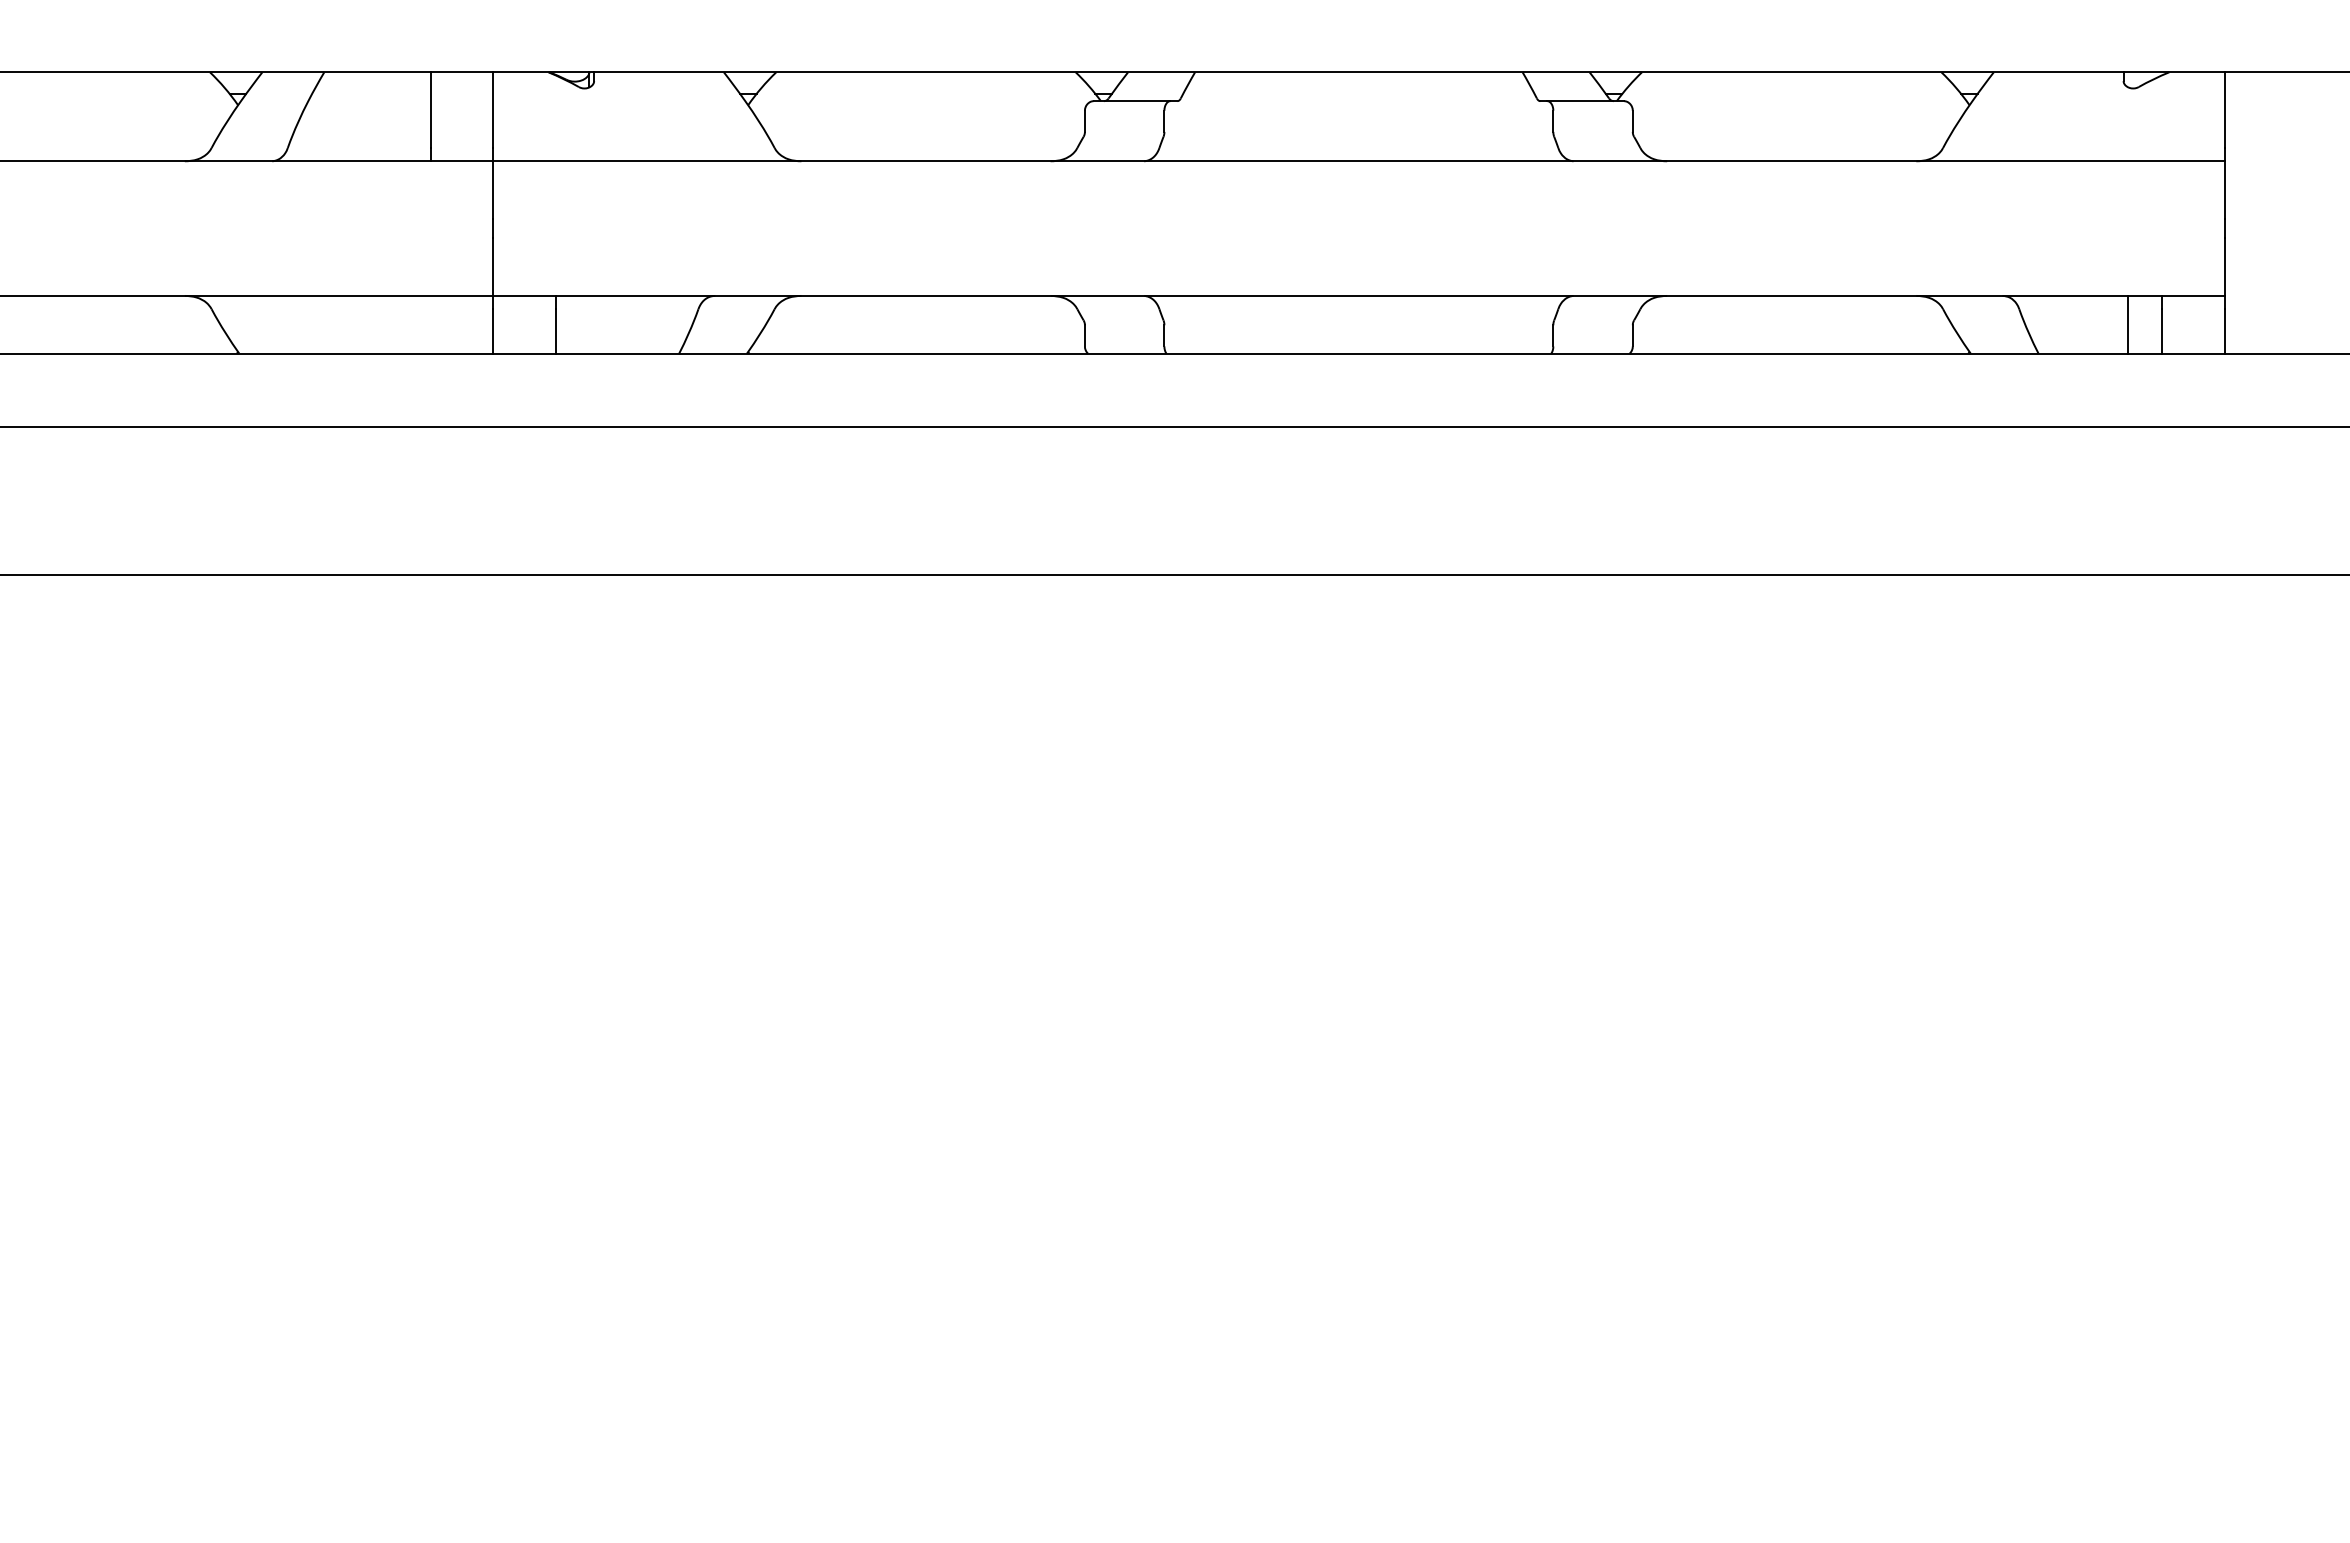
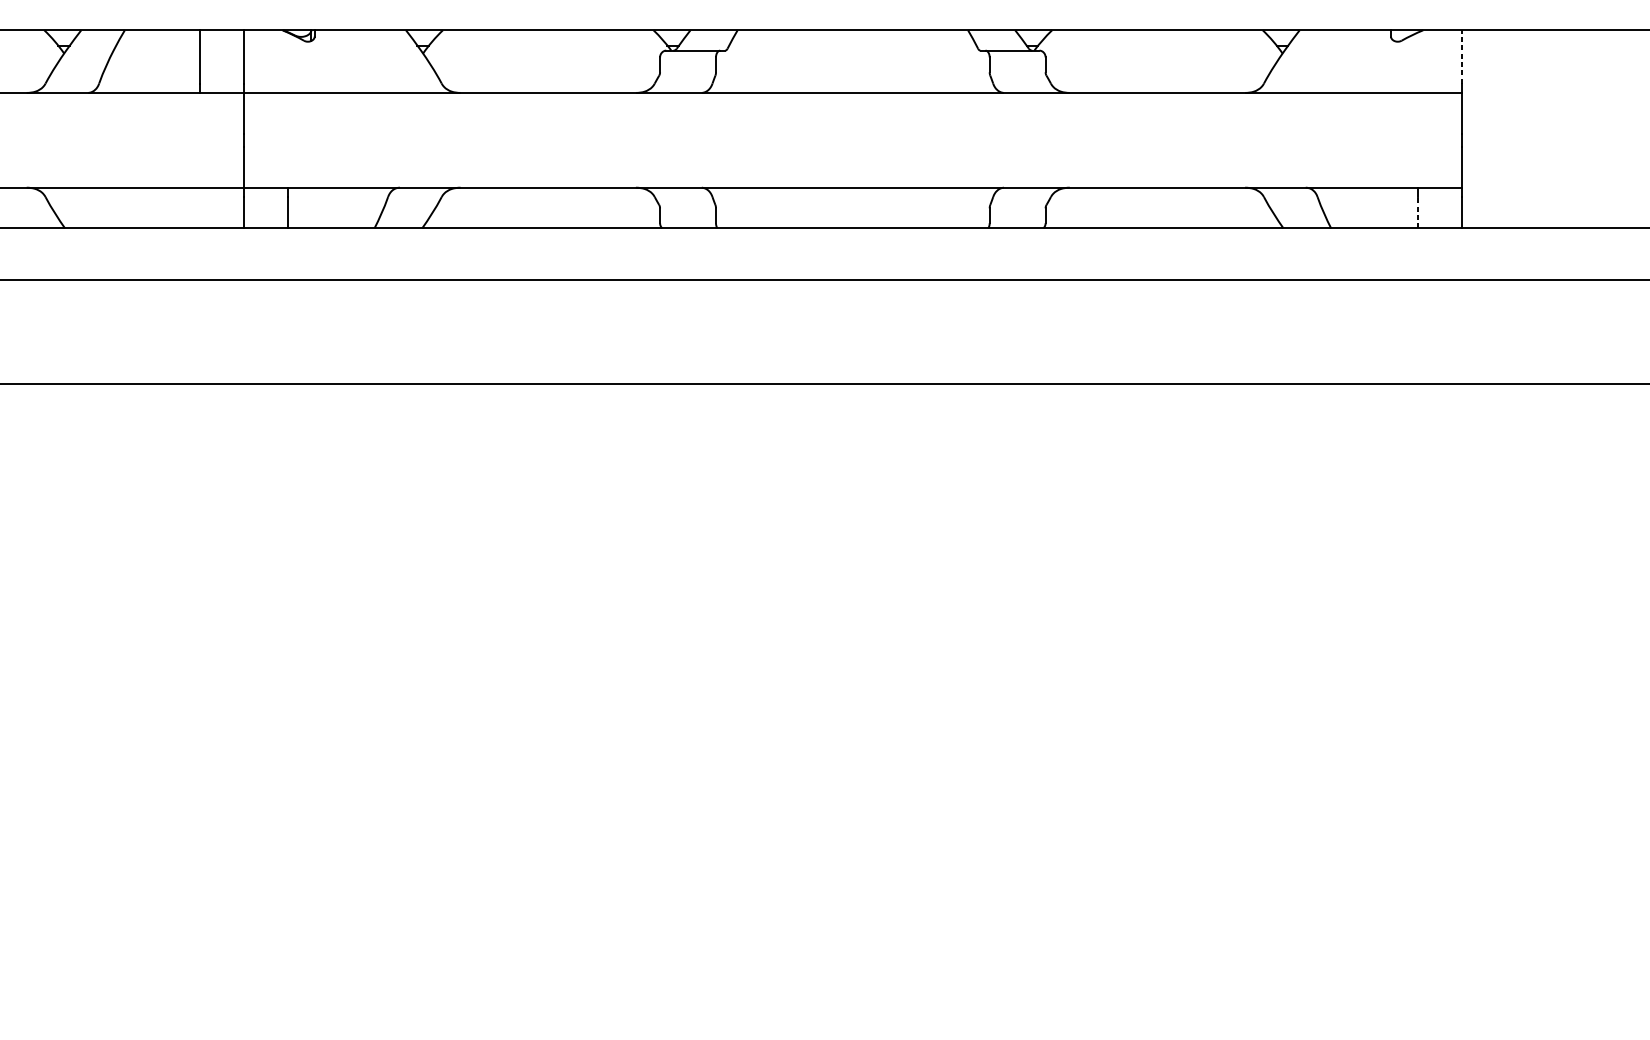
line: (2224, 110) -> (1462, 57), solid -> dashed
line: (2128, 324) -> (1394, 207), removed
line: (2162, 330) -> (1418, 212), solid -> dashed

